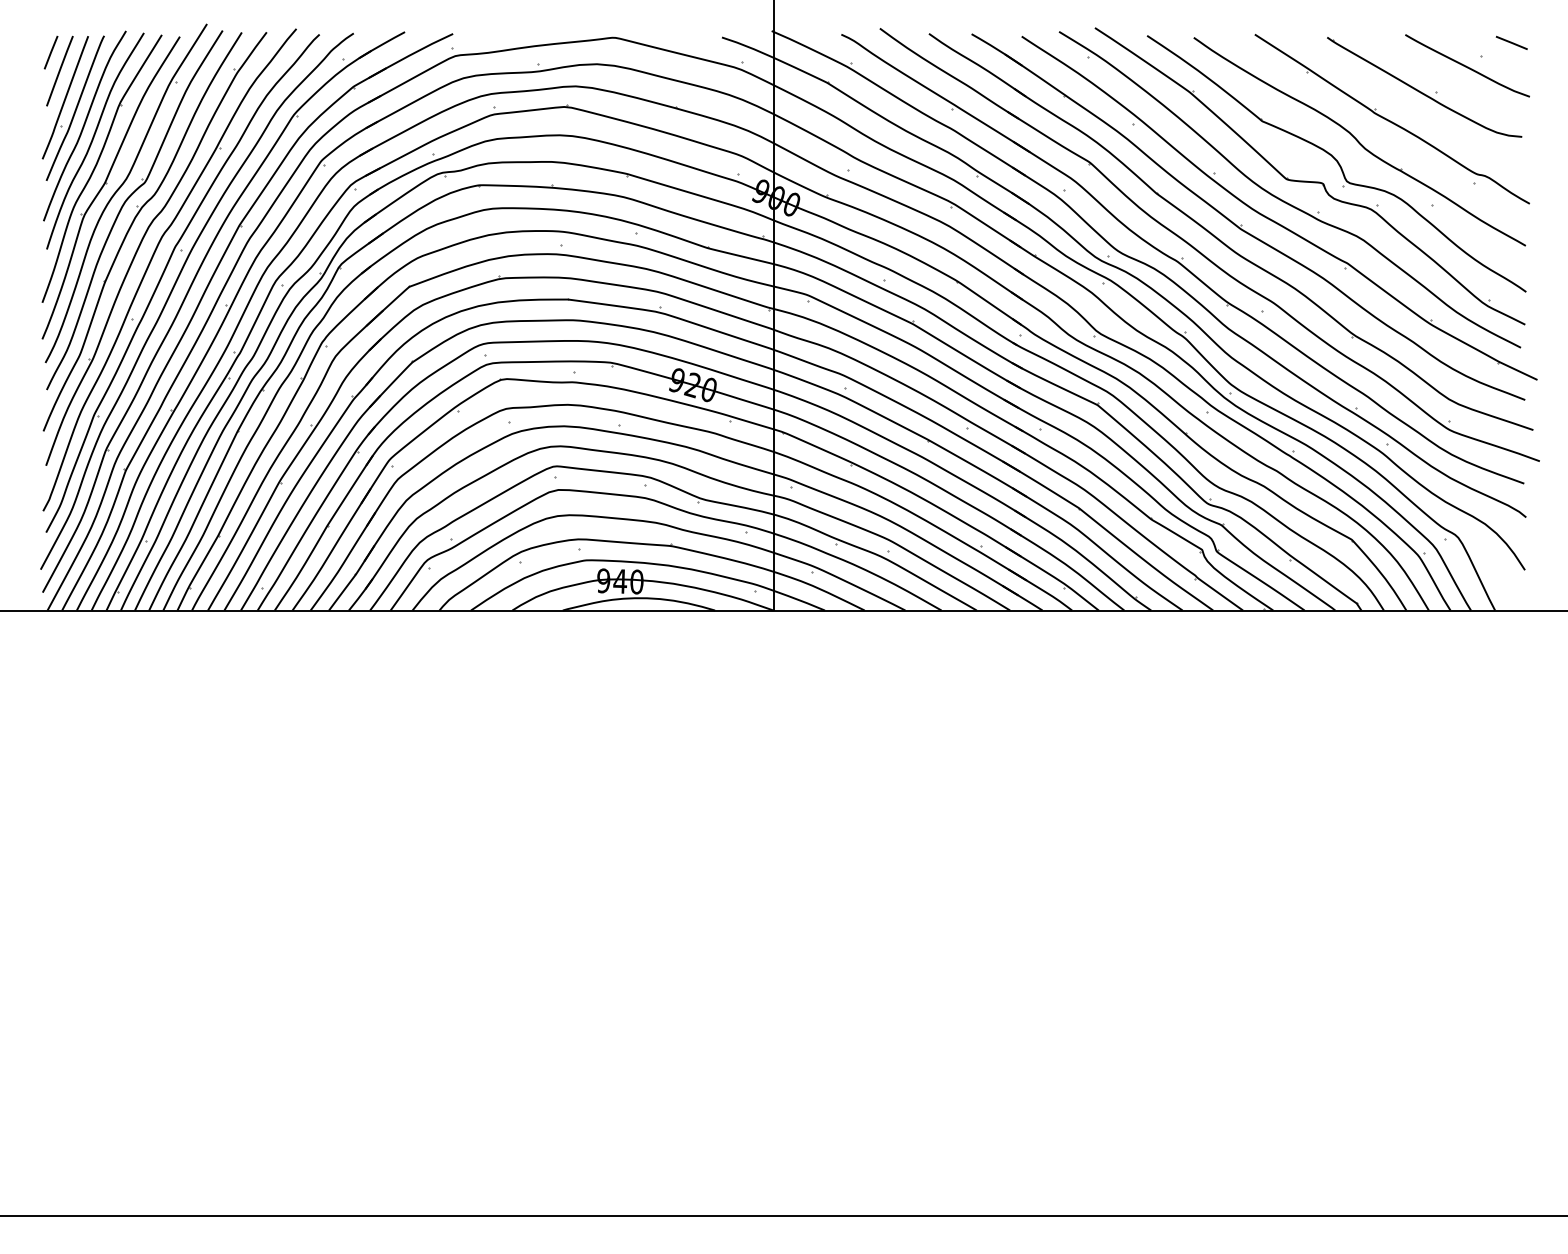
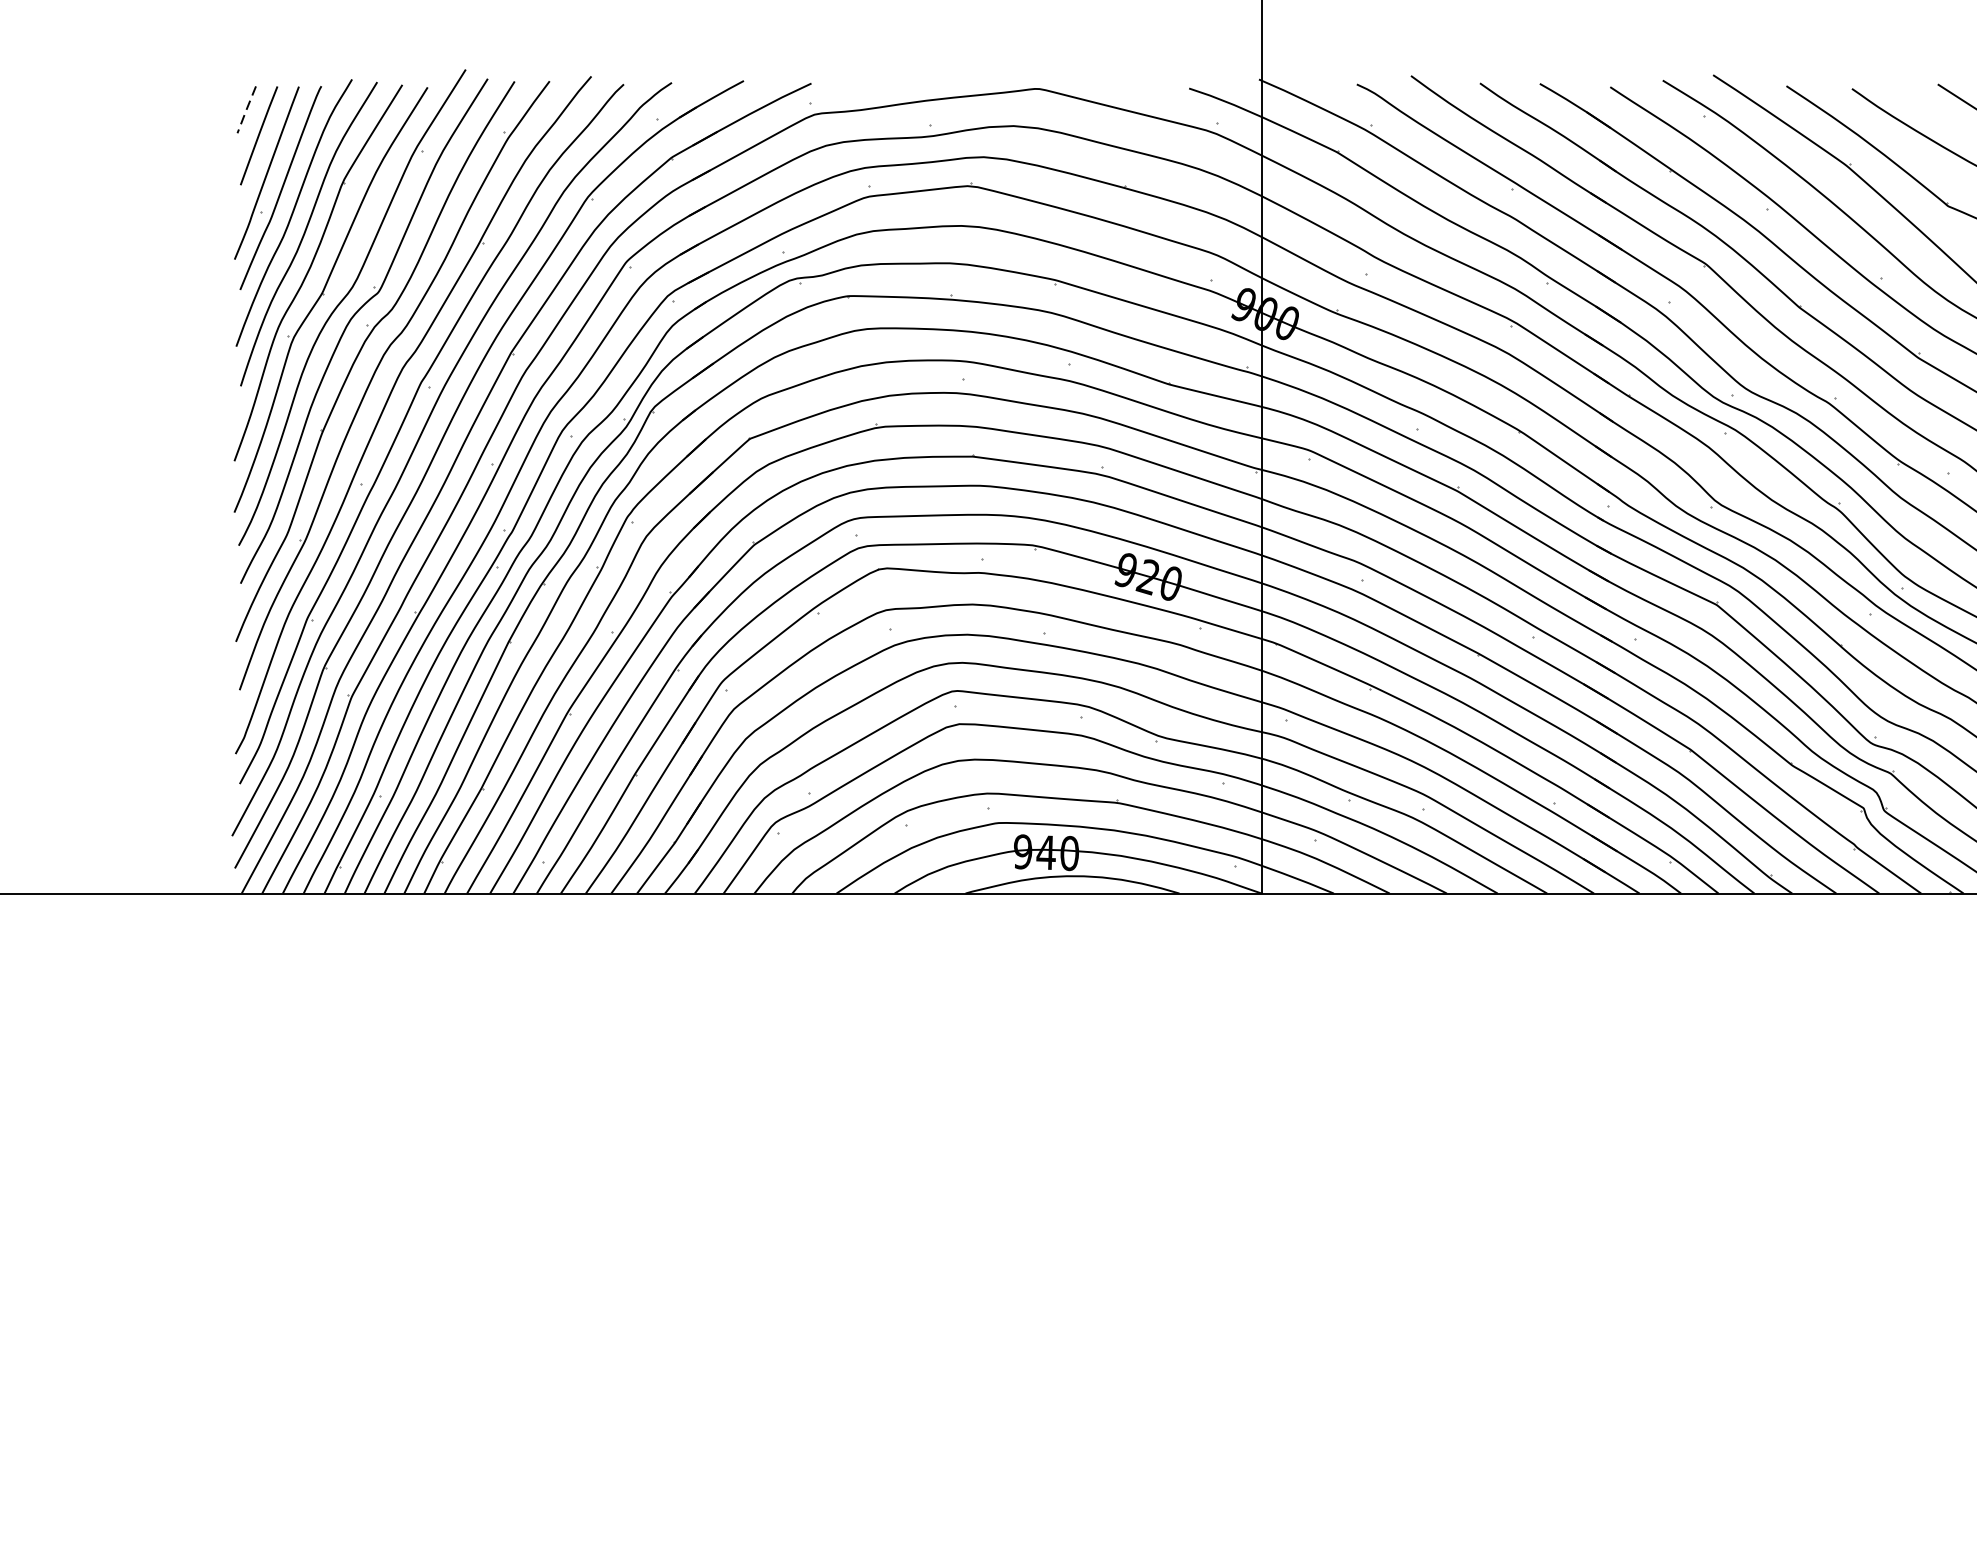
line: (50, 52) -> (245, 109), solid -> dashed

